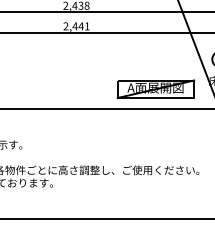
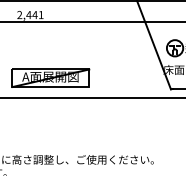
part: (155, 88) -> (50, 77), moved

